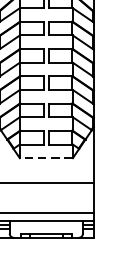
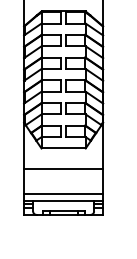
line: (46, 158) -> (63, 148), dashed -> solid

